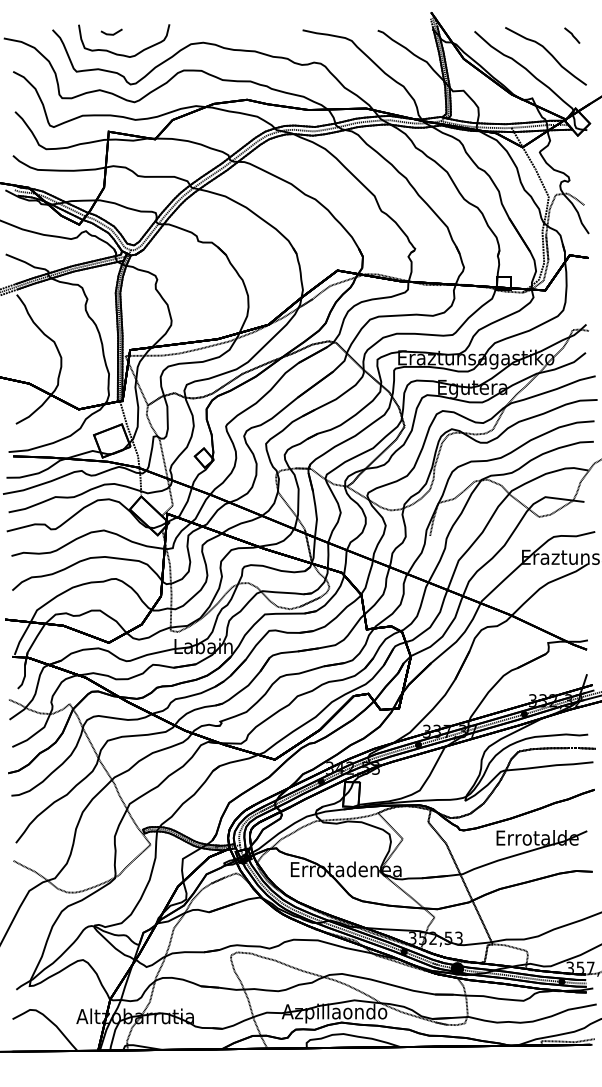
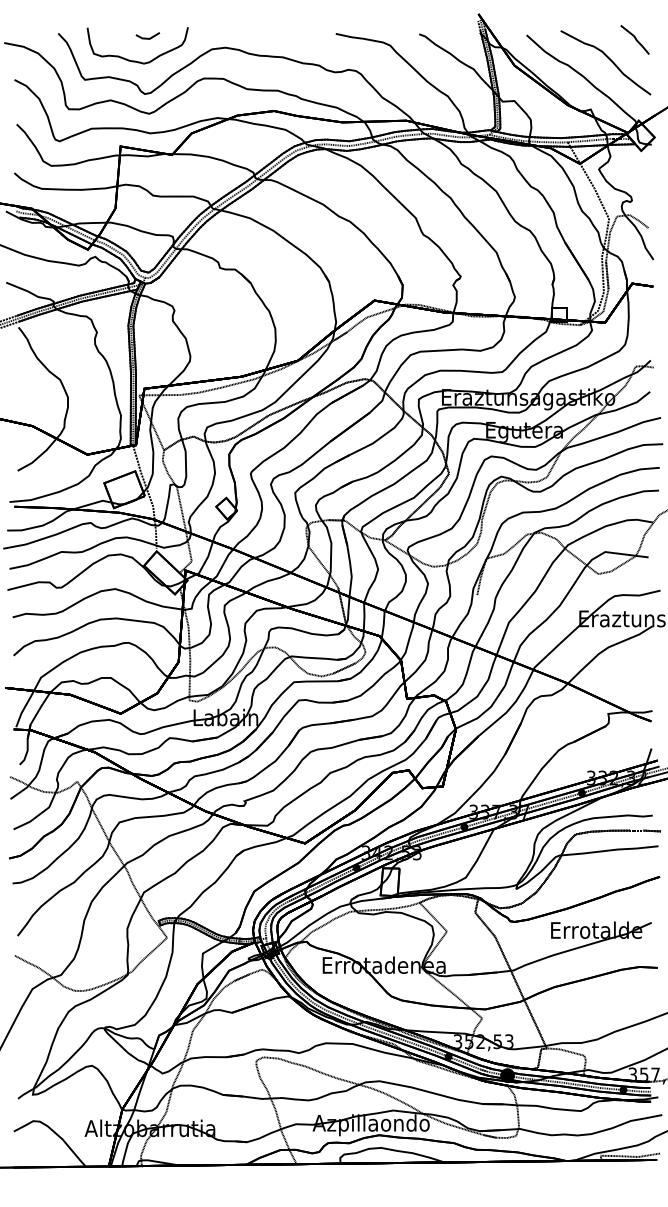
line: (111, 33) -> (147, 37), moved
part: (571, 35) -> (634, 39), size x1.67

